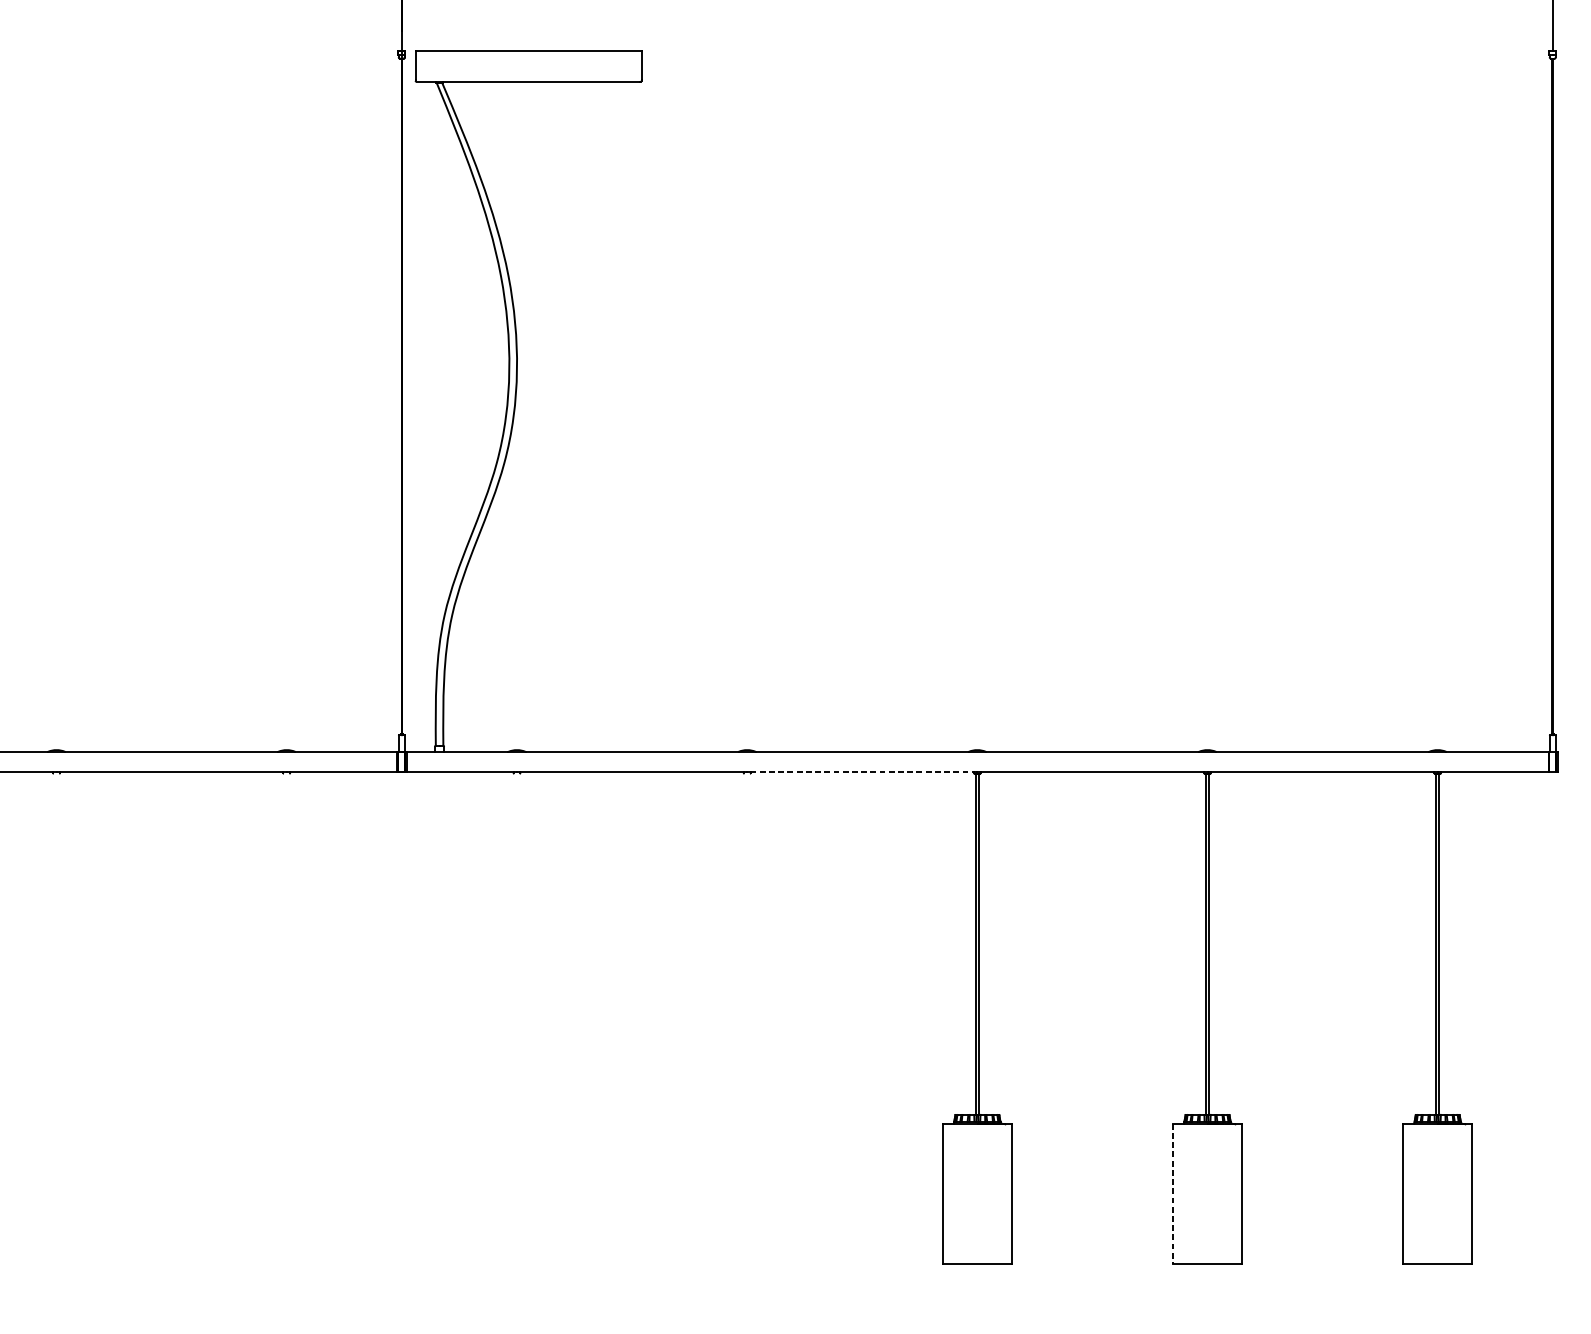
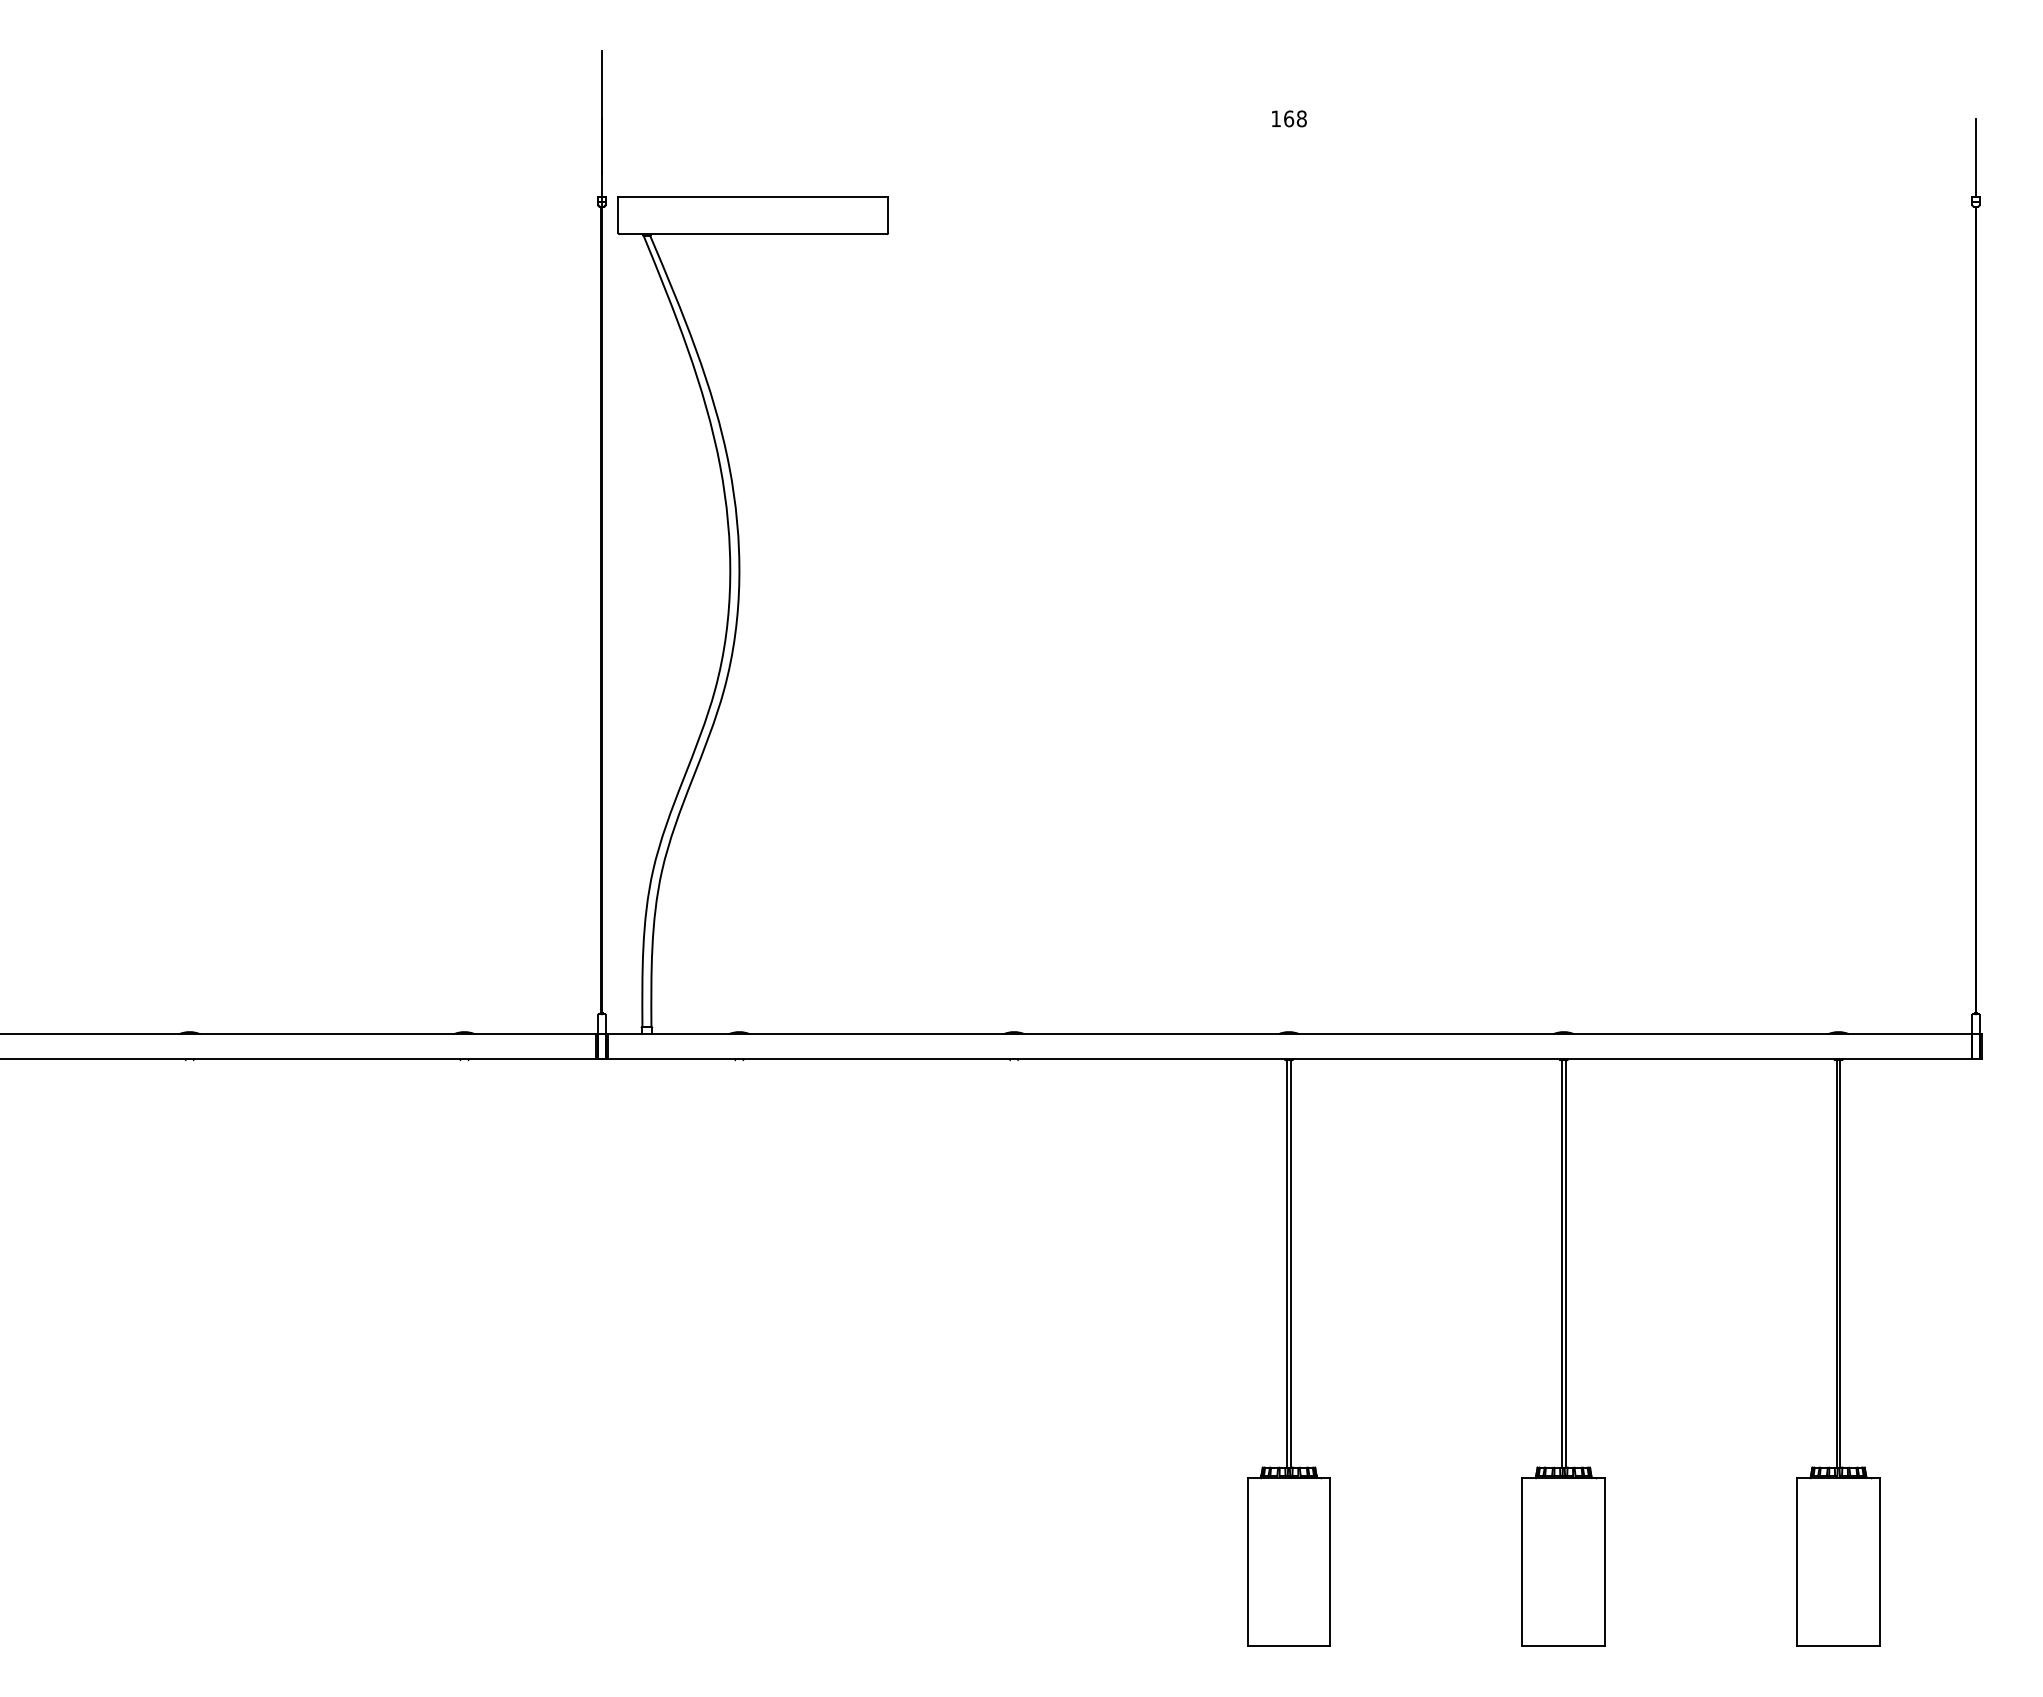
line: (863, 772) -> (1152, 1058), dashed -> solid
line: (1172, 1194) -> (1522, 1562), dashed -> solid

